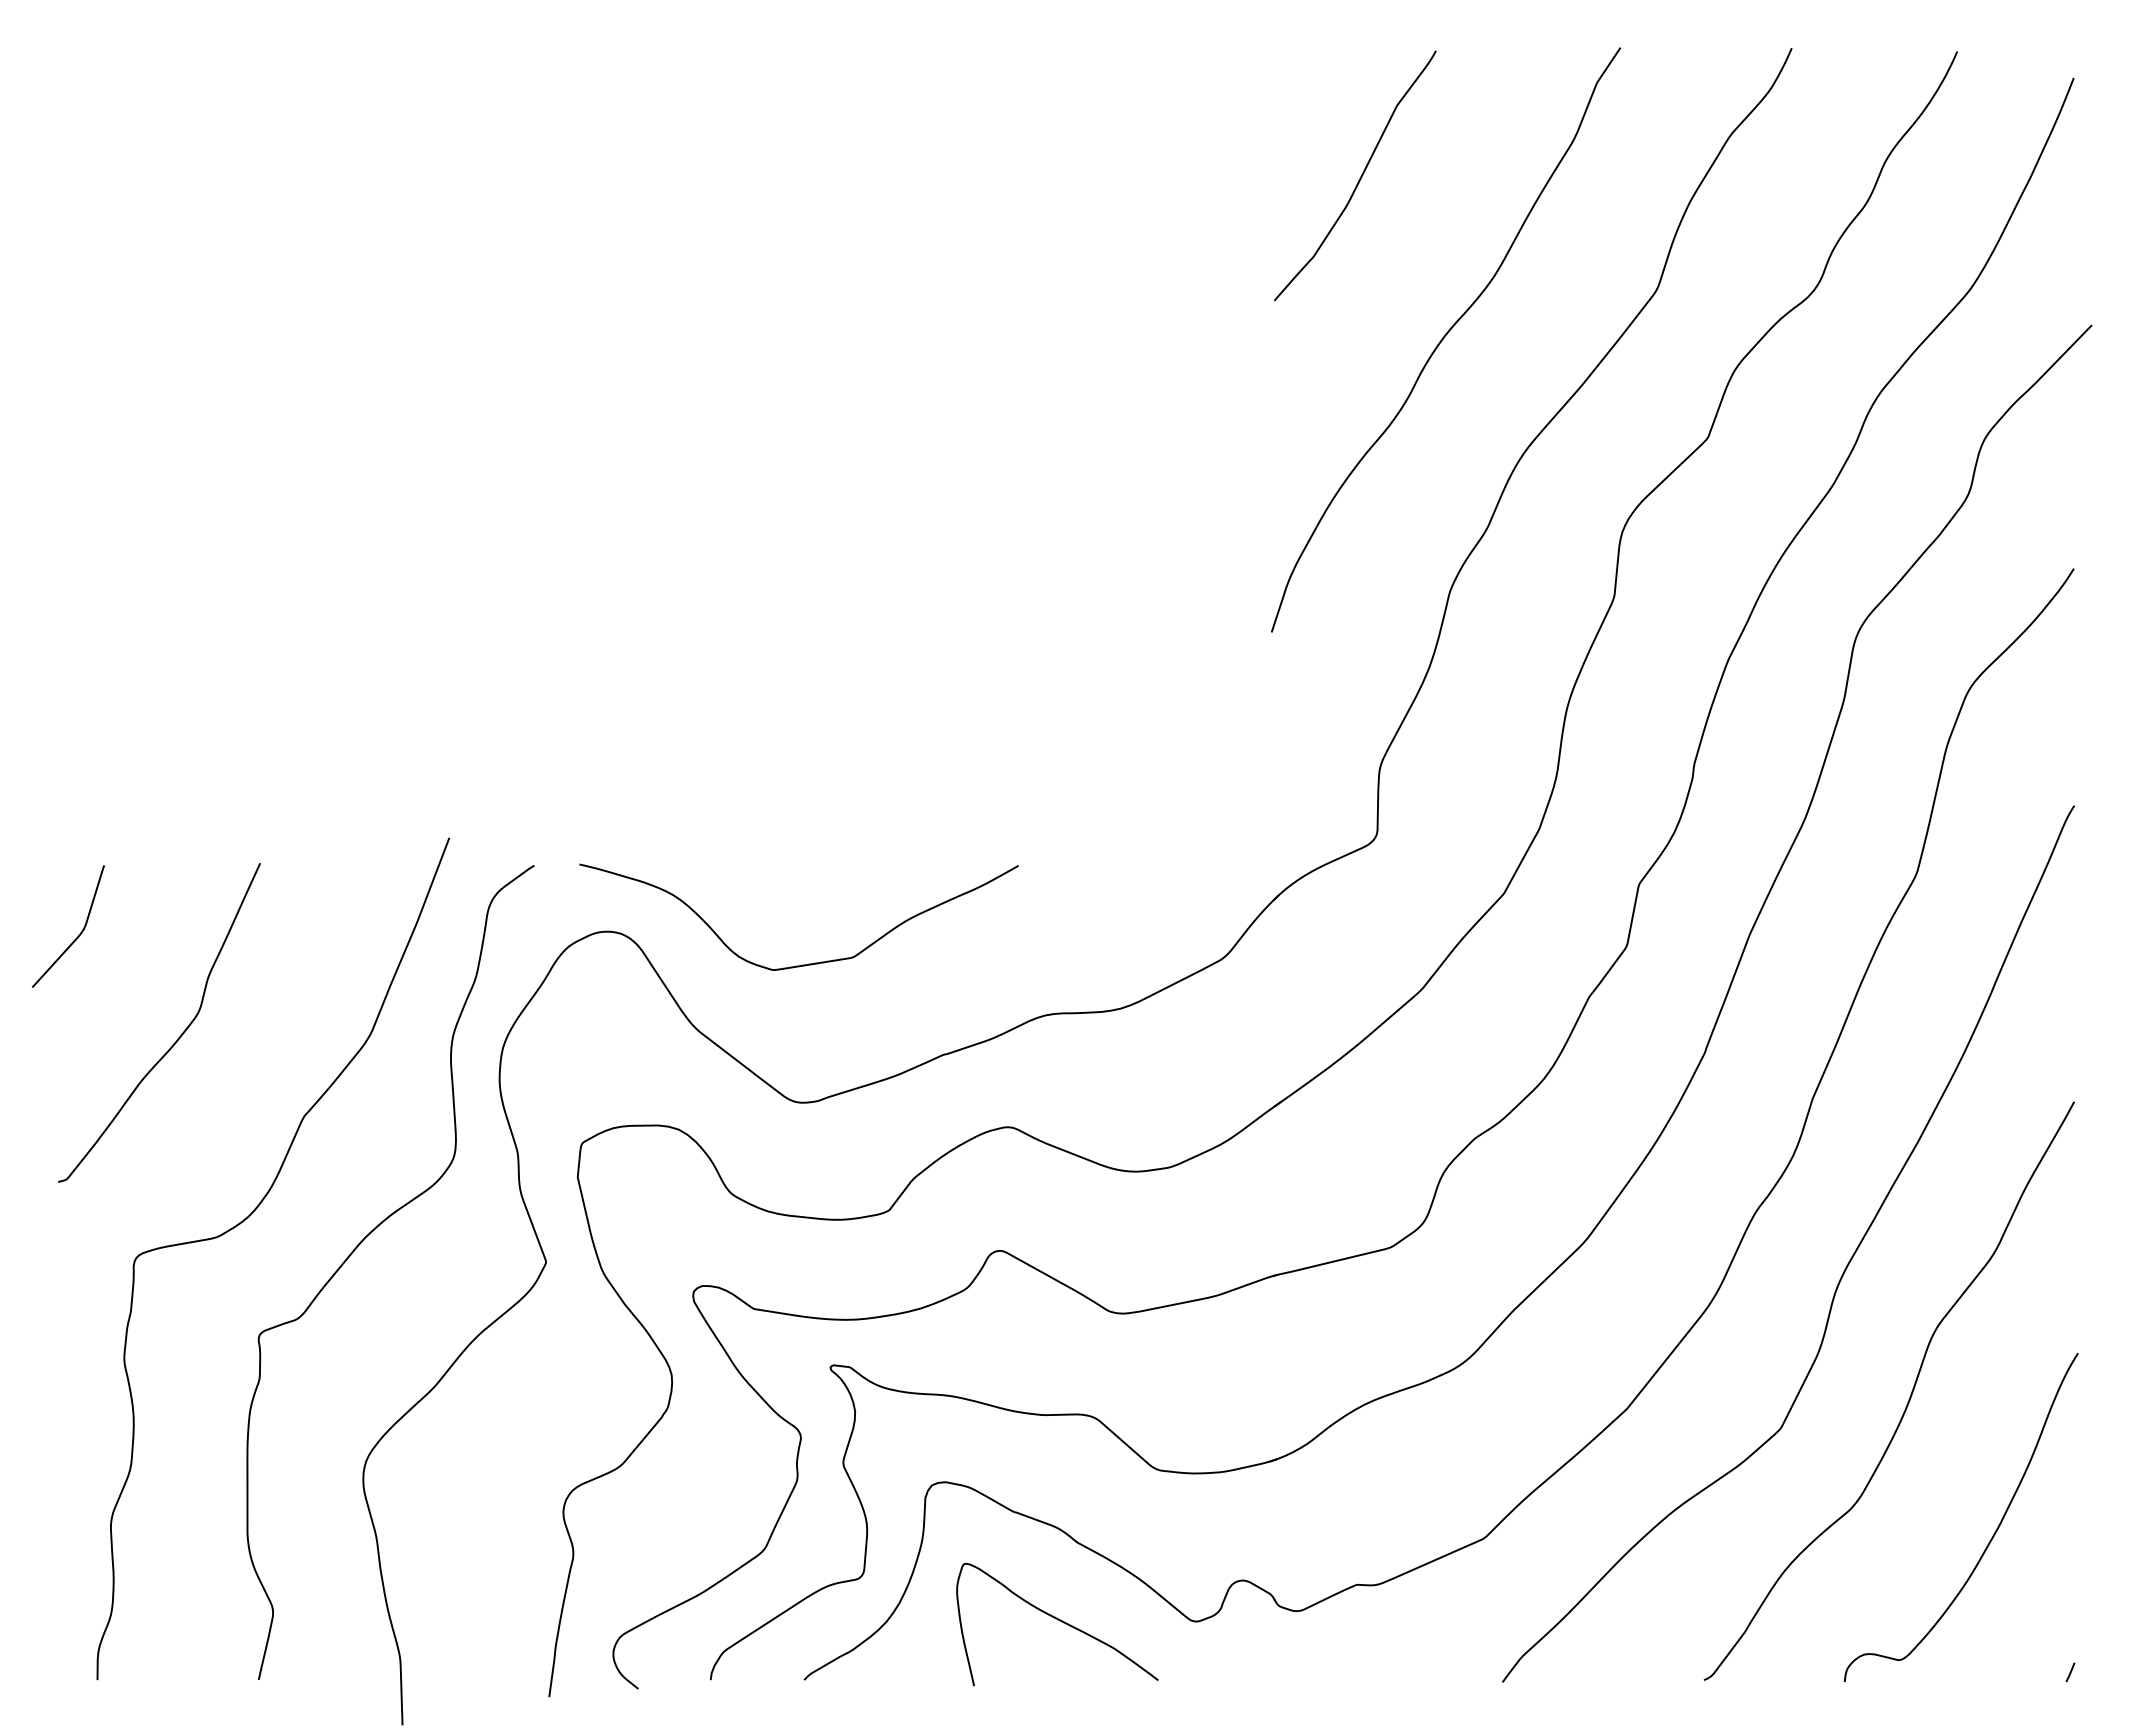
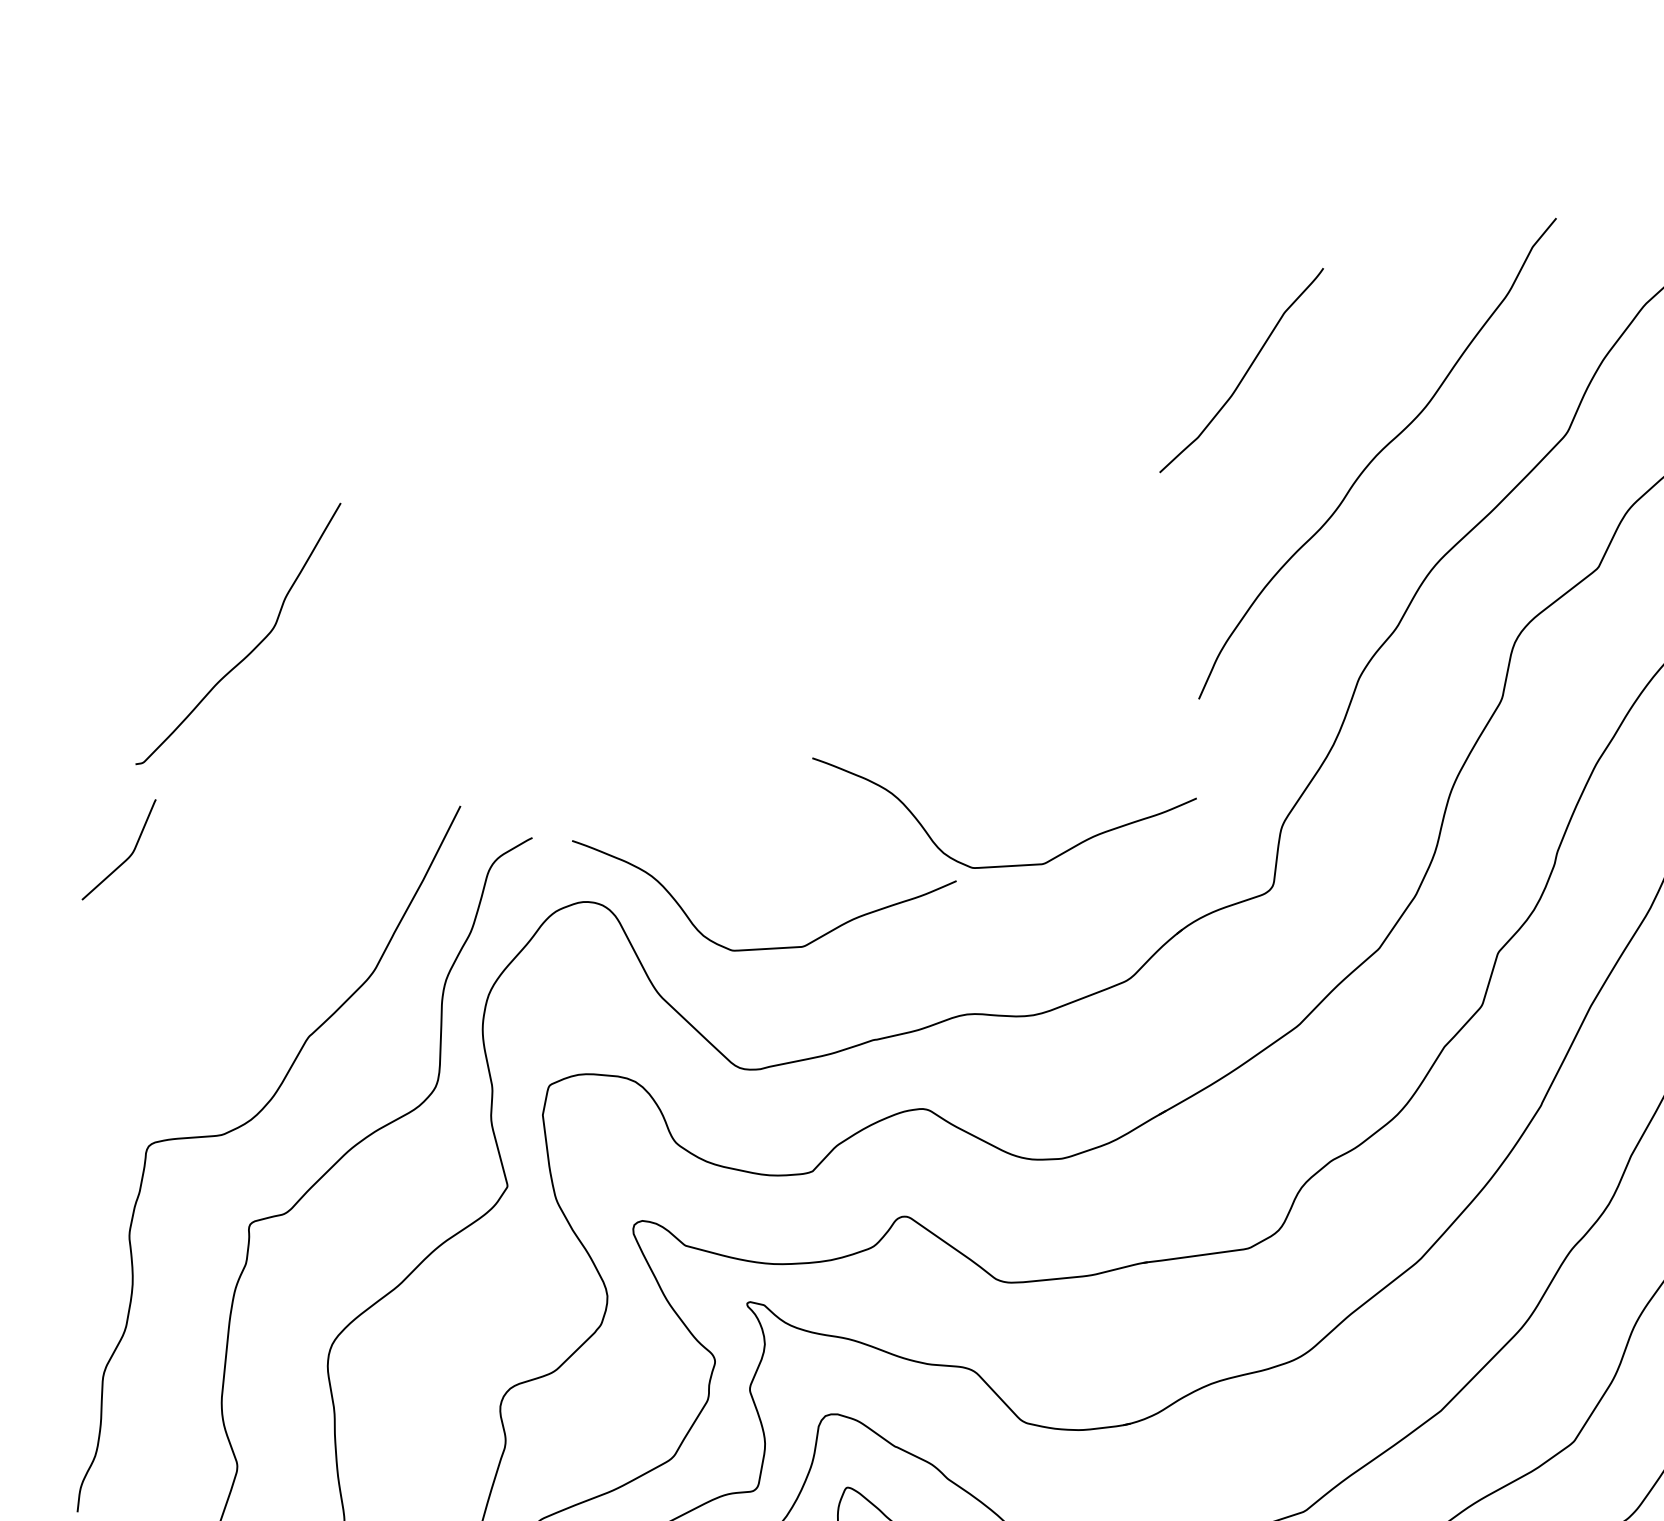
curve: (1359, 178) -> (1245, 373), moved
curve: (1070, 842) -> (1004, 865), added
curve: (177, 1038) -> (252, 649), moved

